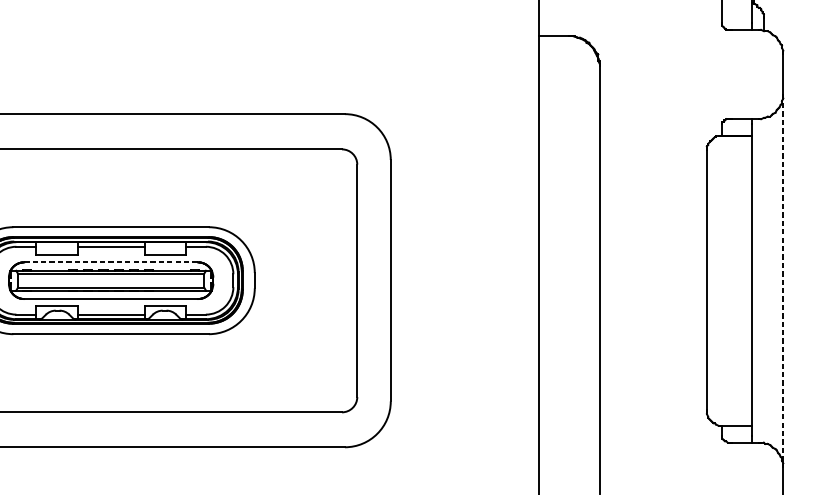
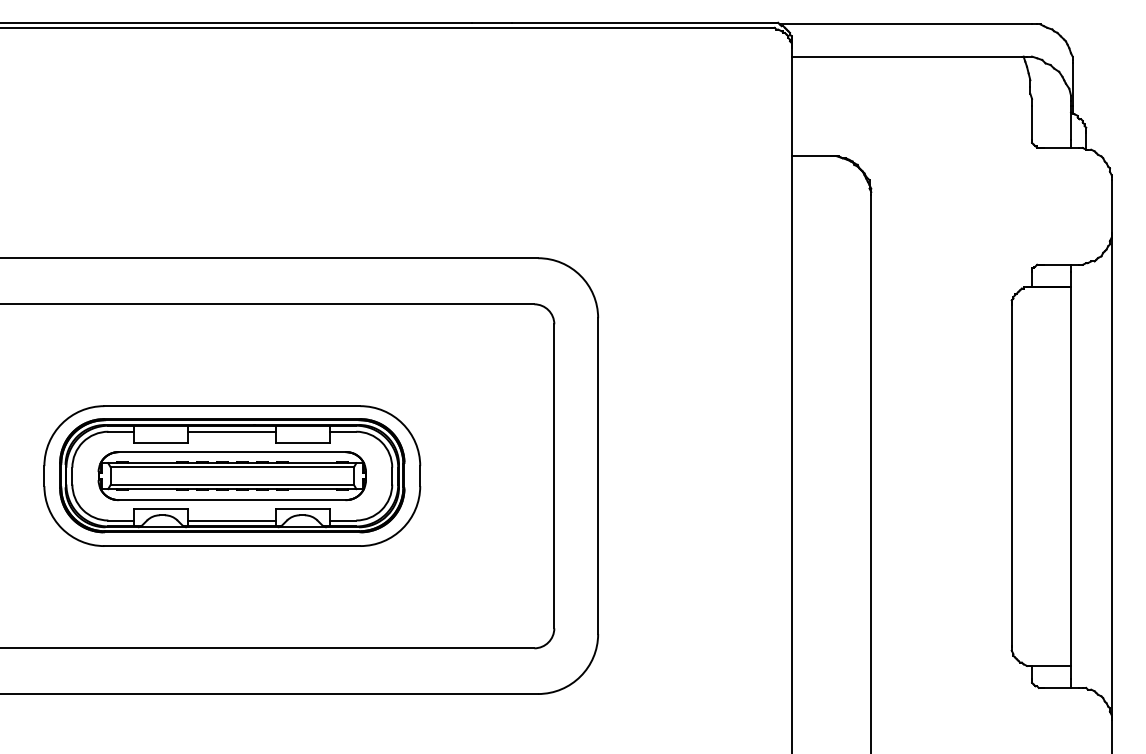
line: (111, 262) -> (232, 452), dashed -> solid
line: (783, 280) -> (1111, 476), dashed -> solid

